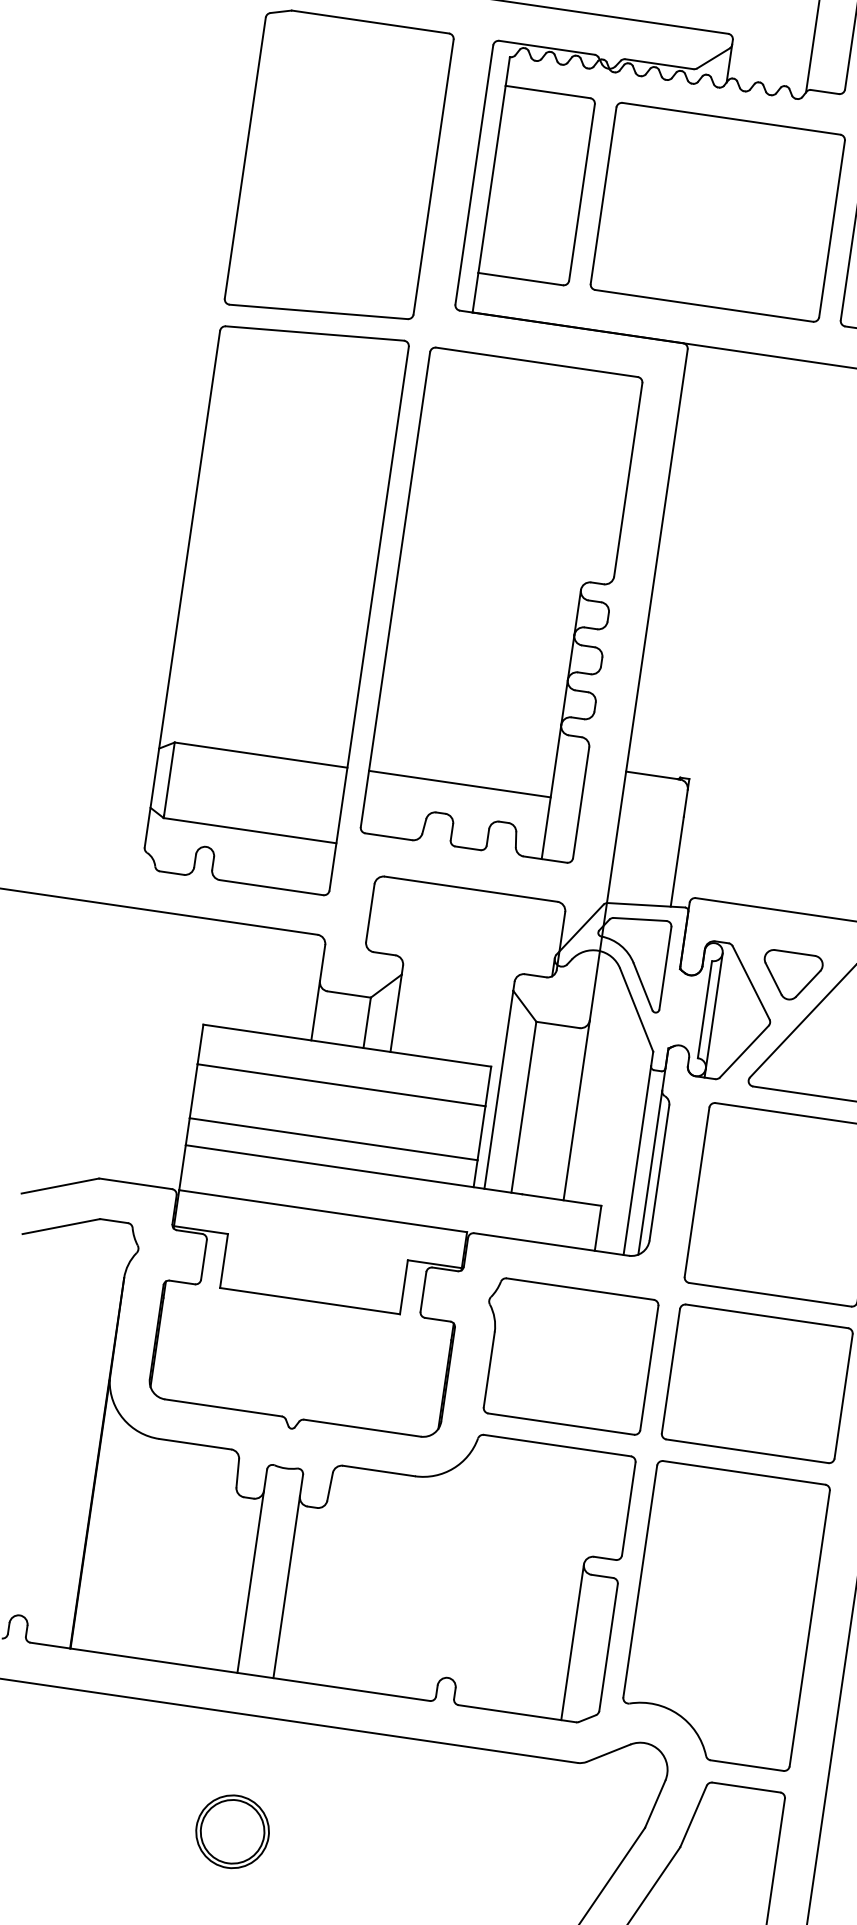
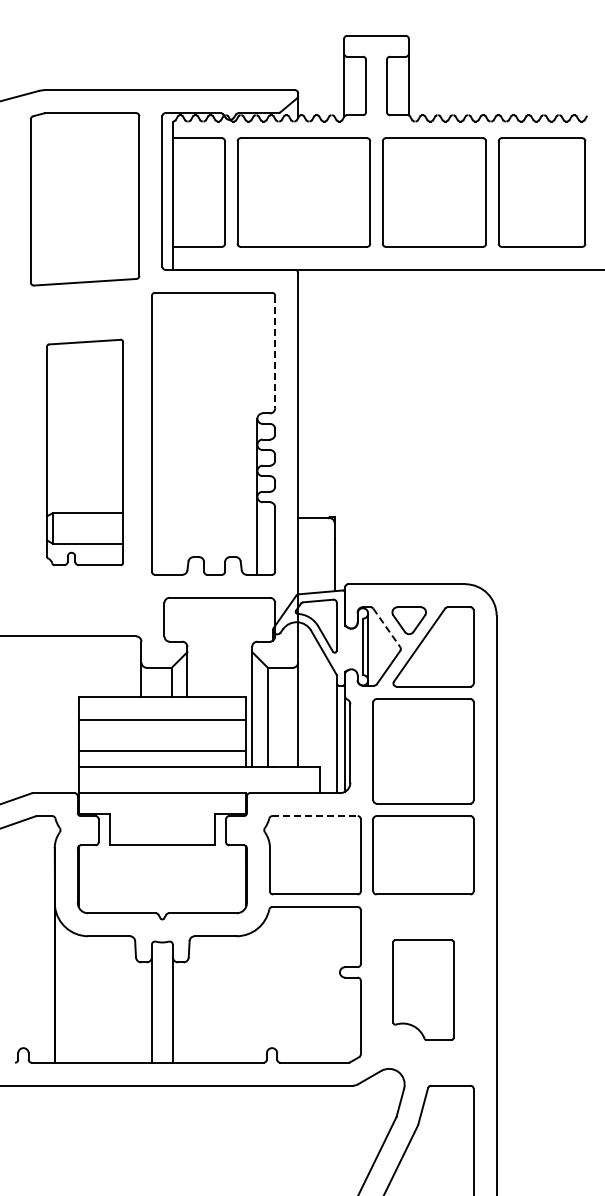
line: (628, 480) -> (275, 352), solid -> dashed
part: (274, 604) -> (84, 452), size x0.7
line: (459, 784) -> (204, 539), removed
line: (750, 982) -> (386, 627), solid -> dashed
line: (581, 1289) -> (315, 816), solid -> dashed
part: (723, 1614) -> (423, 989), size x0.6
line: (571, 1642) -> (339, 1017), removed
part: (232, 1831) -> (162, 1153), removed

